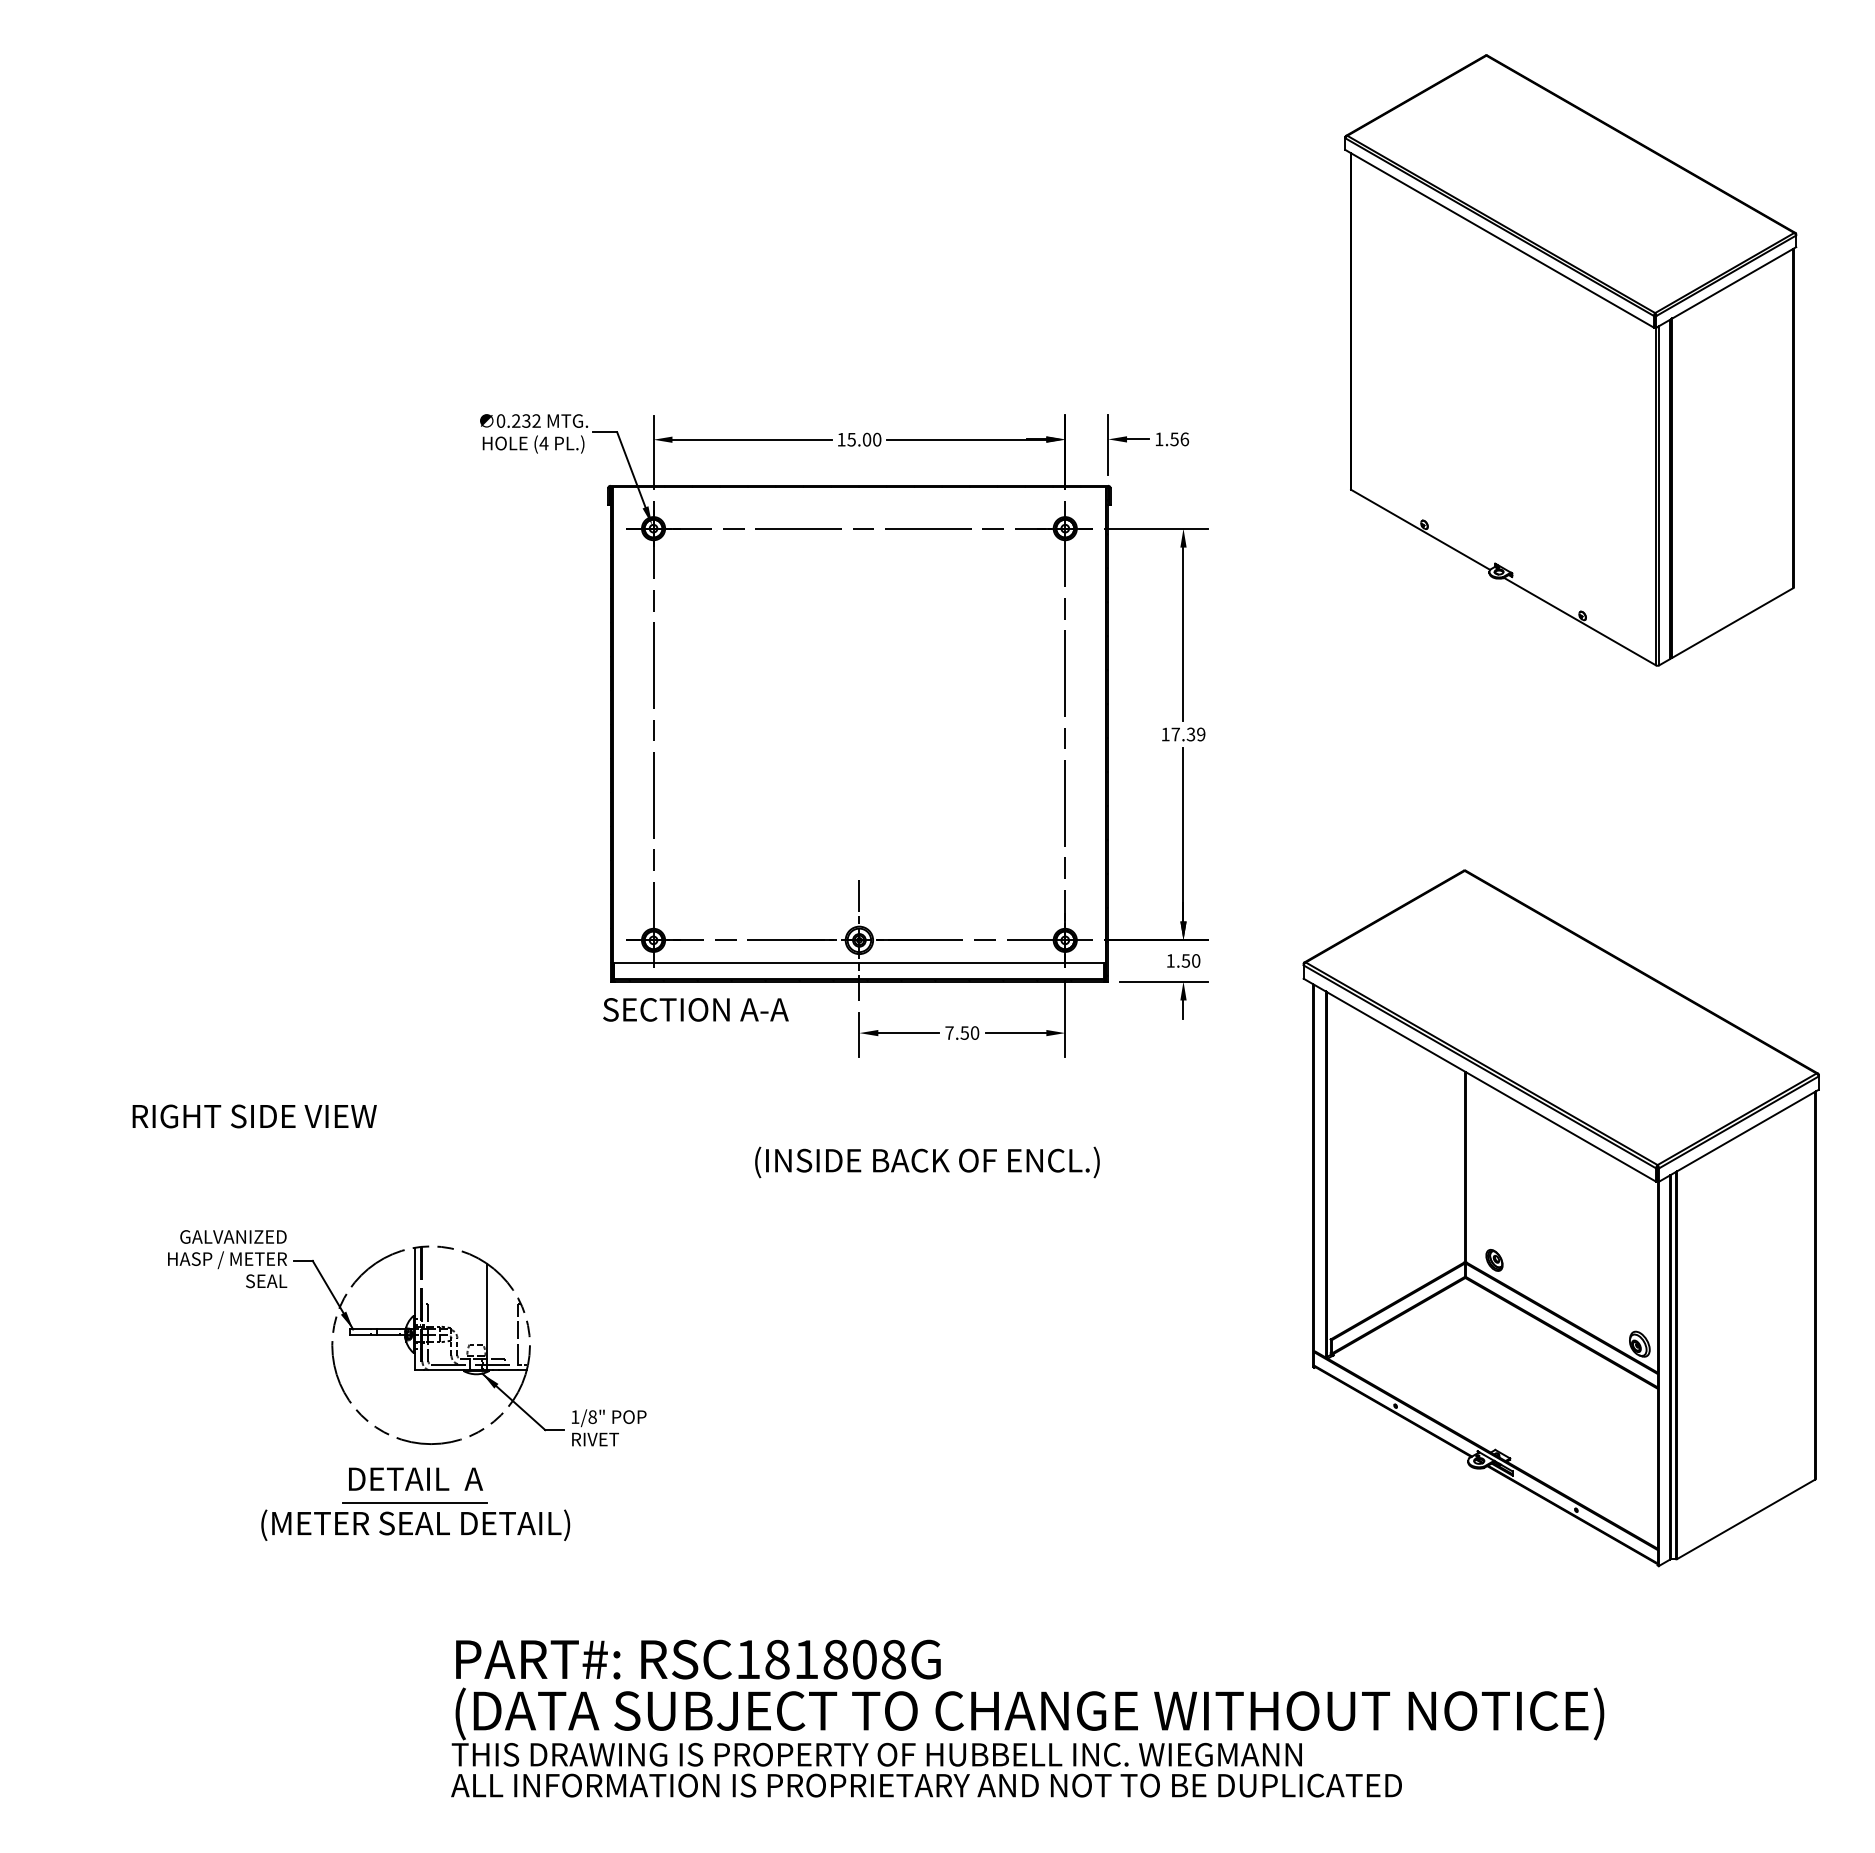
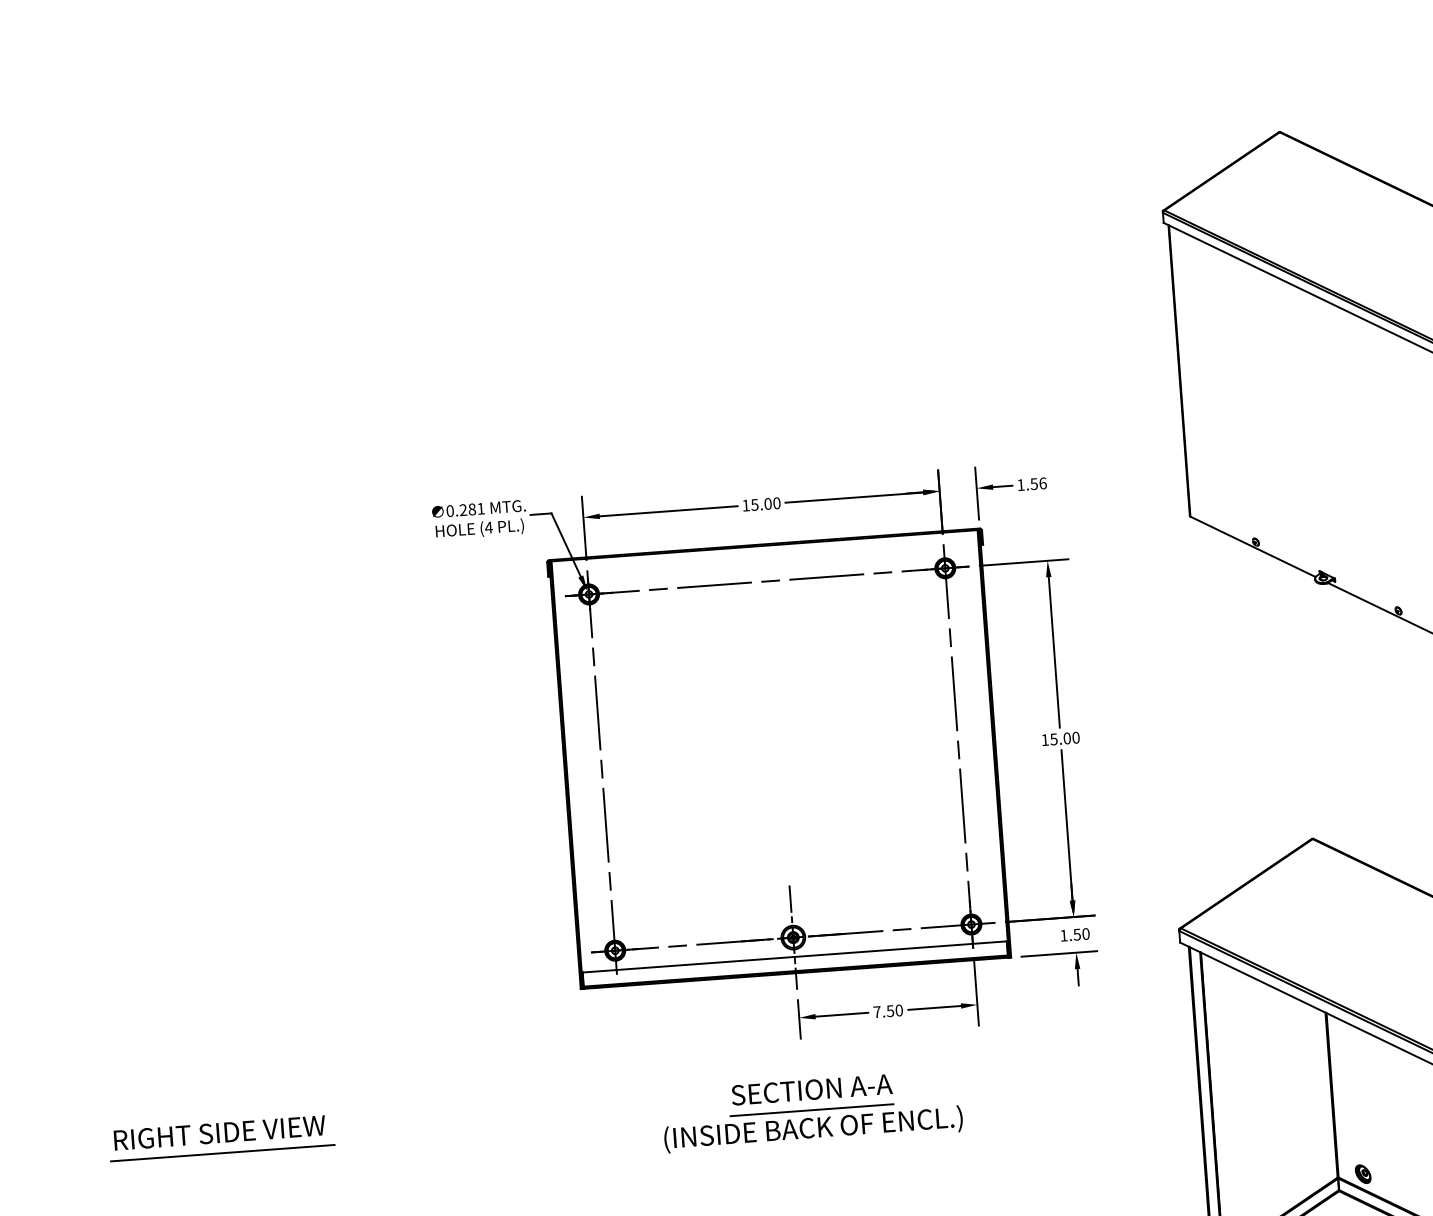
text: (531, 420) -> (476, 508), 0.232 -> 0.281
text: (1188, 734) -> (1065, 738), 17.39 -> 15.00
text: (695, 1009) -> (811, 1089), moved
text: (254, 1116) -> (219, 1132), moved
line: (185, 1139) -> (222, 1152), added
line: (866, 1140) -> (812, 1110), added
text: (927, 1162) -> (813, 1129), moved

